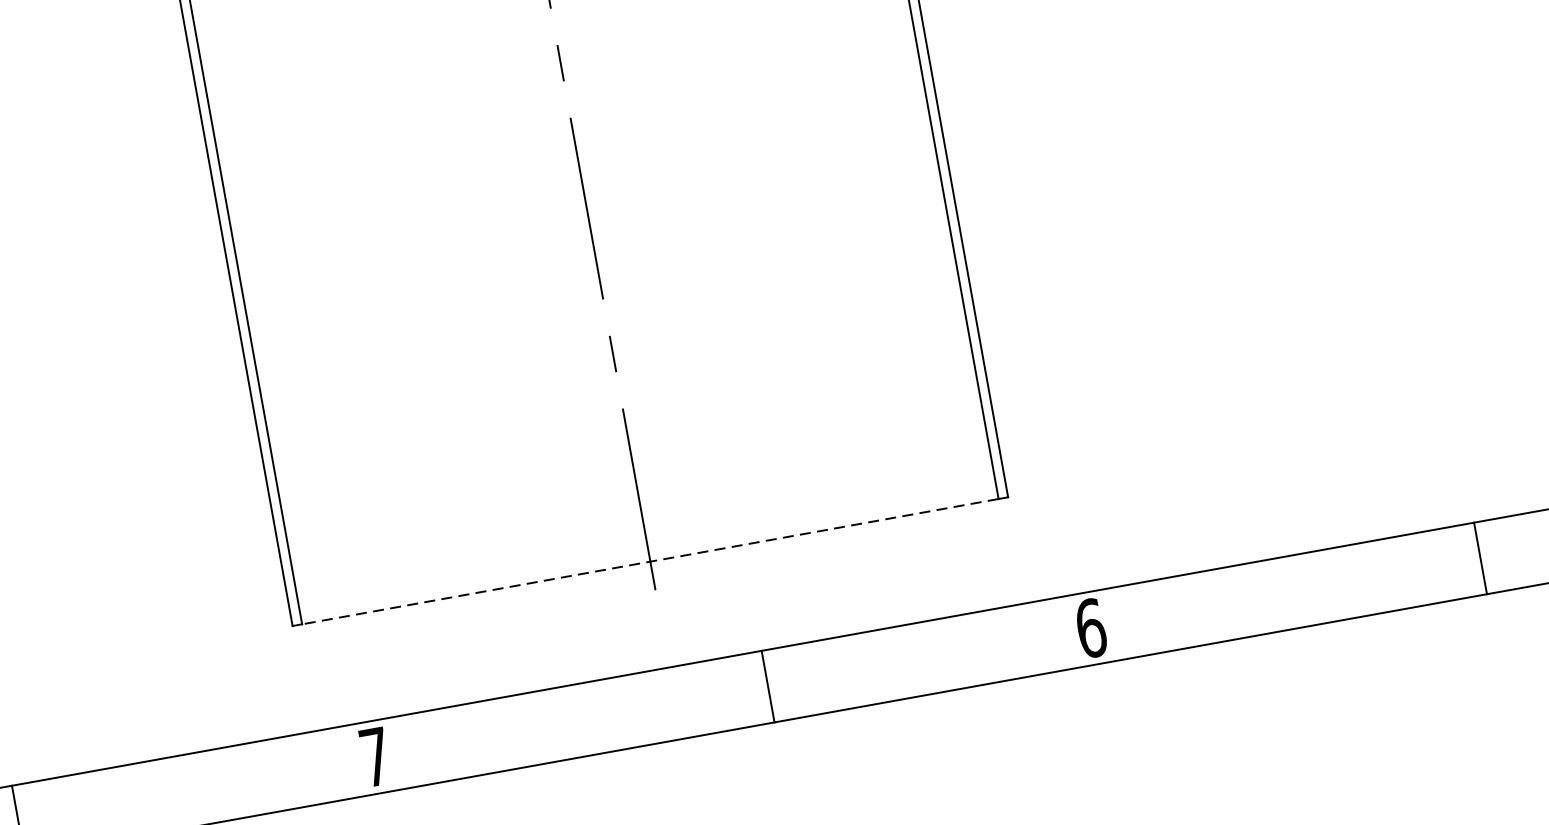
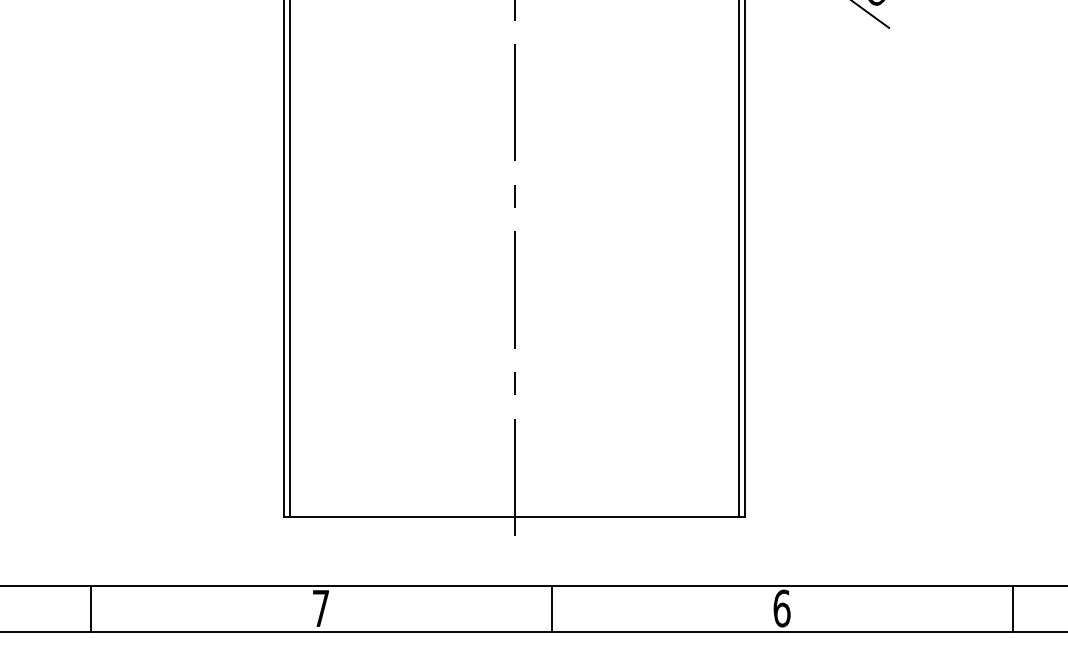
line: (1479, 558) -> (1012, 608), moved
line: (650, 561) -> (514, 517), dashed -> solid
line: (767, 686) -> (551, 608), moved

